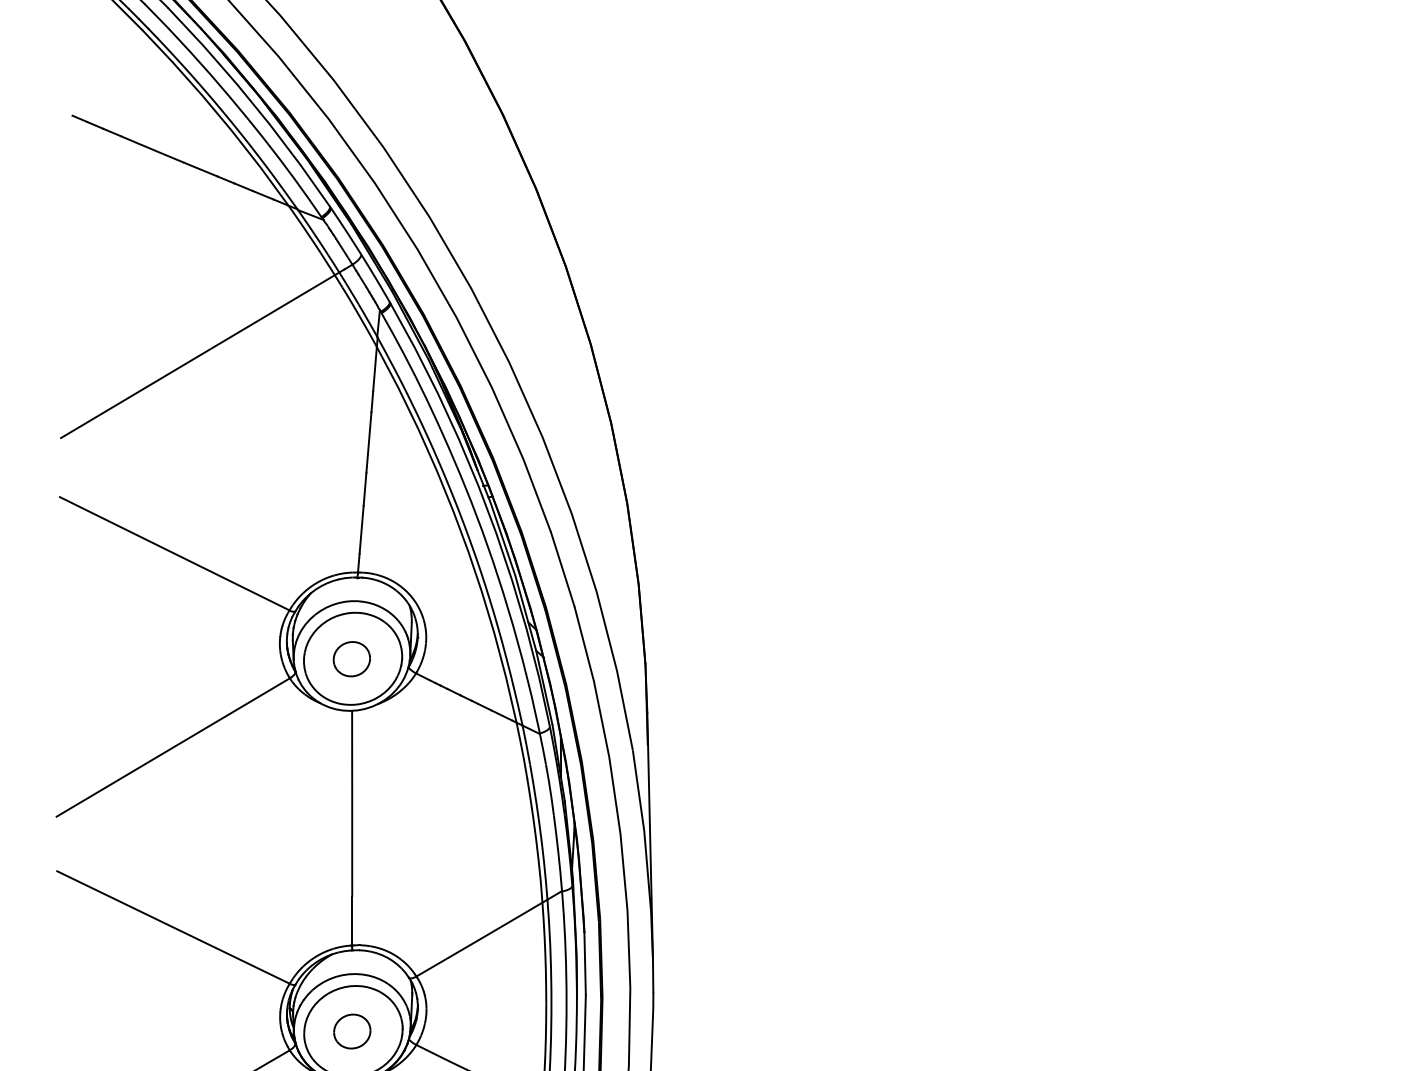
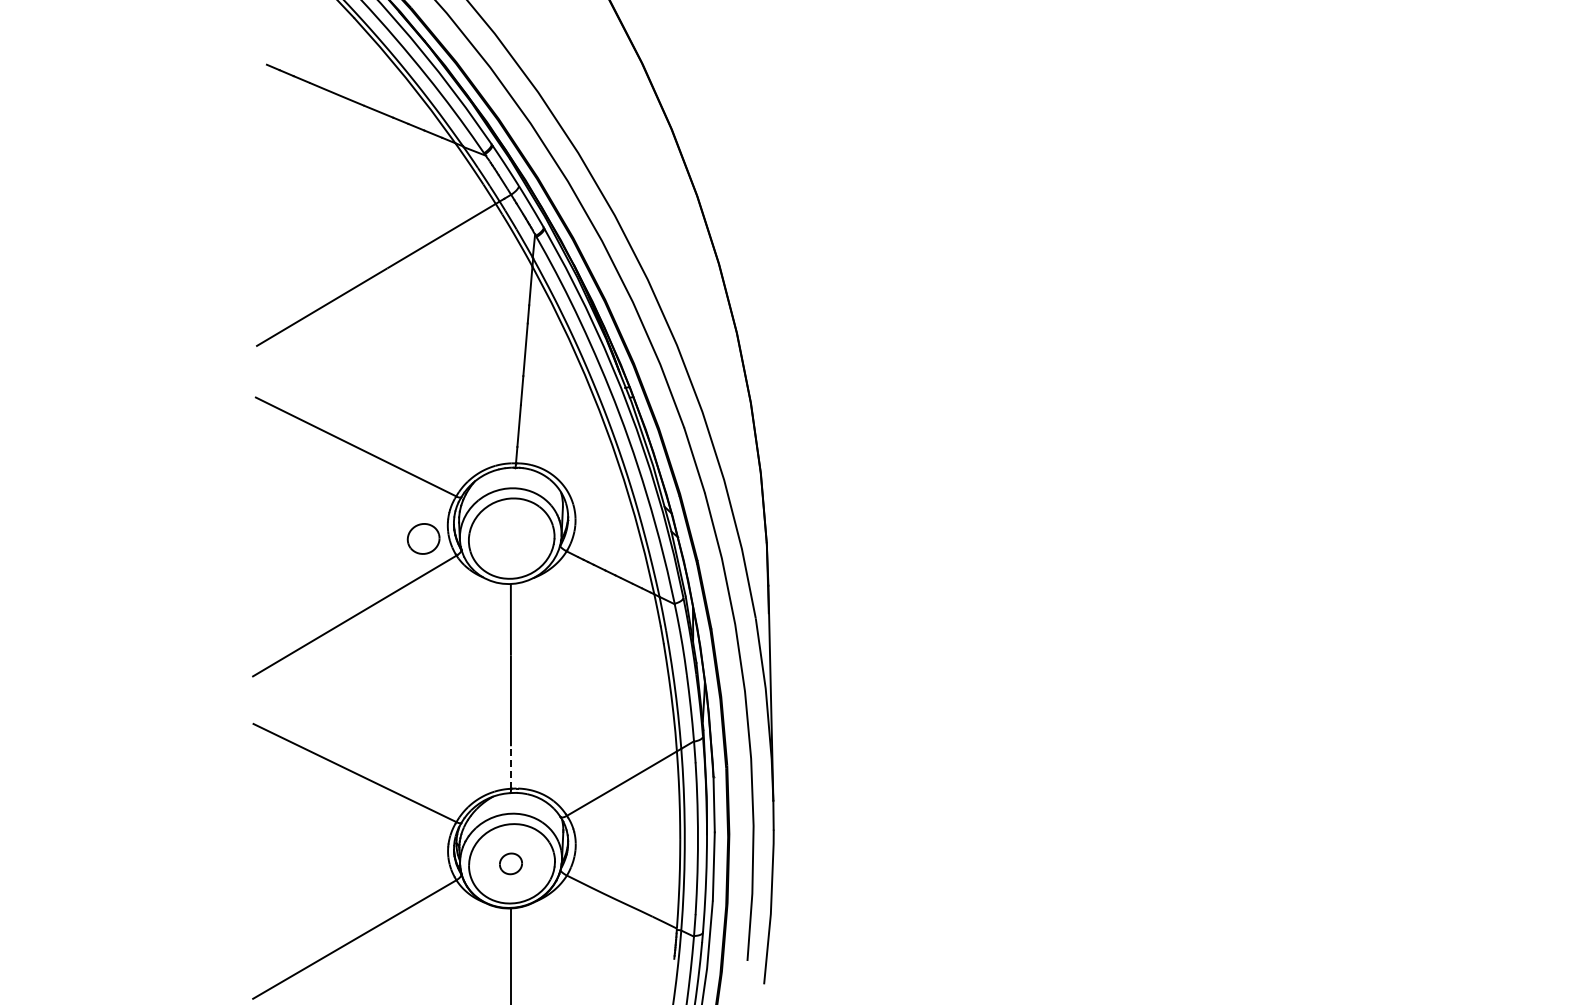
part: (351, 658) -> (423, 538), moved
line: (351, 921) -> (510, 767), solid -> dashed
part: (351, 1031) -> (510, 863), size x0.7

